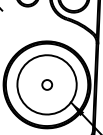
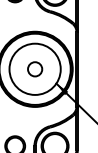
circle: (47, 85) -> (35, 69), size x1.67

